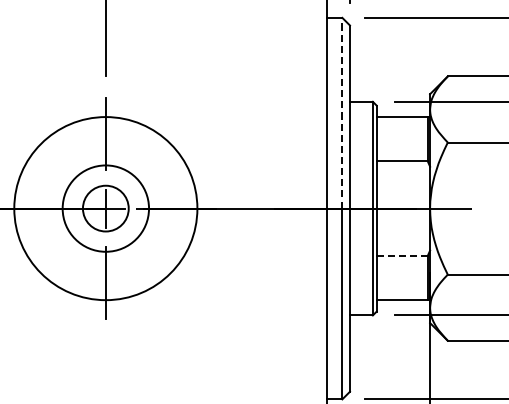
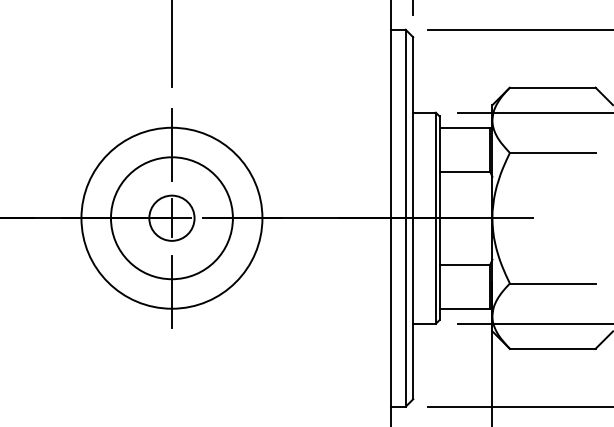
line: (342, 112) -> (405, 123), dashed -> solid
circle: (105, 208) -> (171, 218), size x1.43
line: (402, 255) -> (465, 264), dashed -> solid

